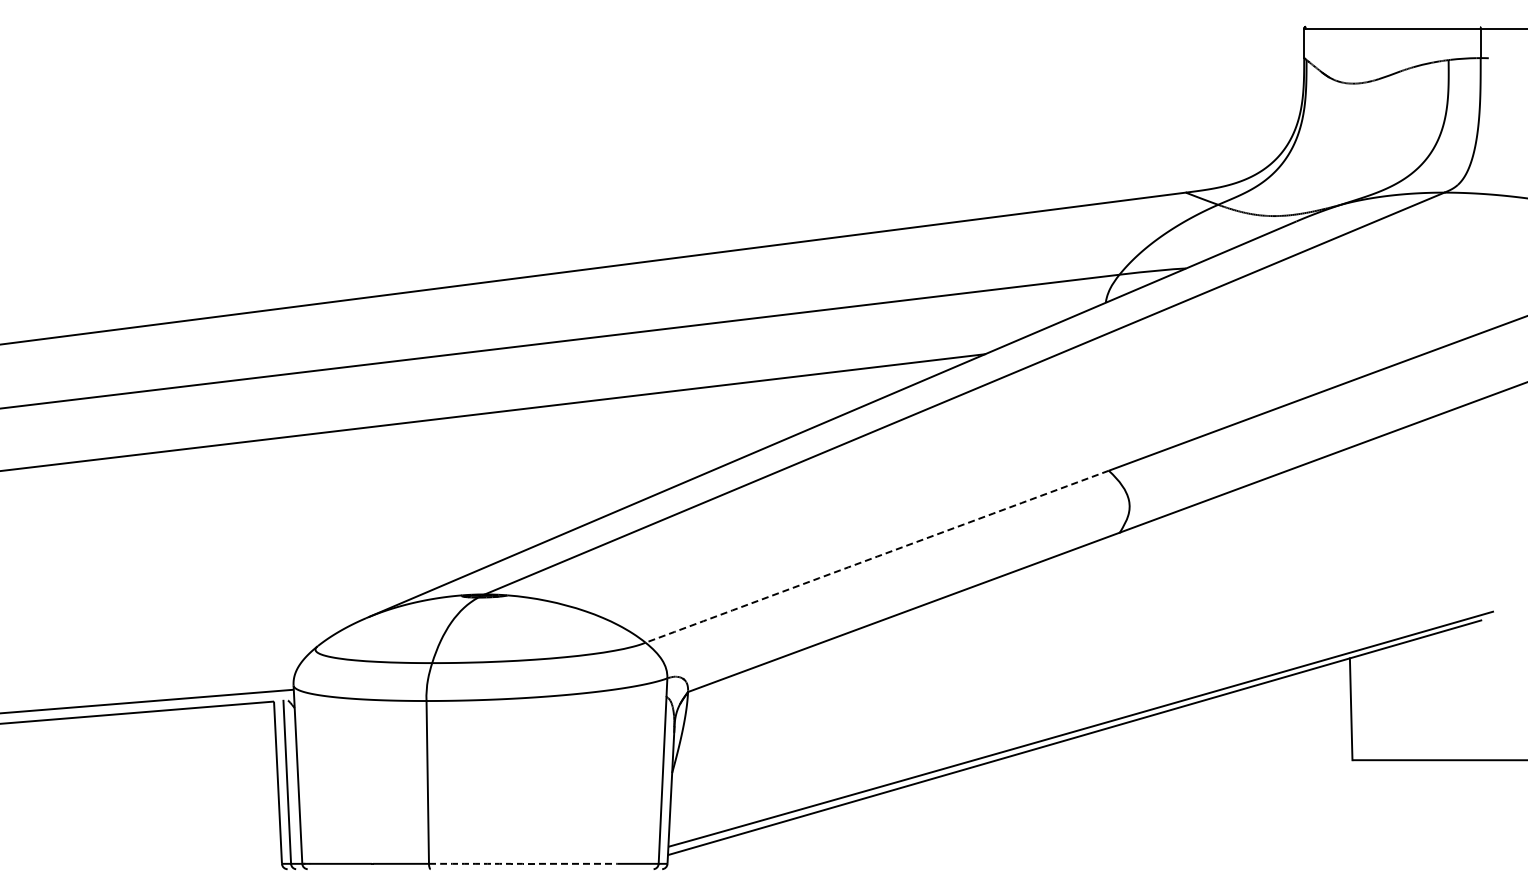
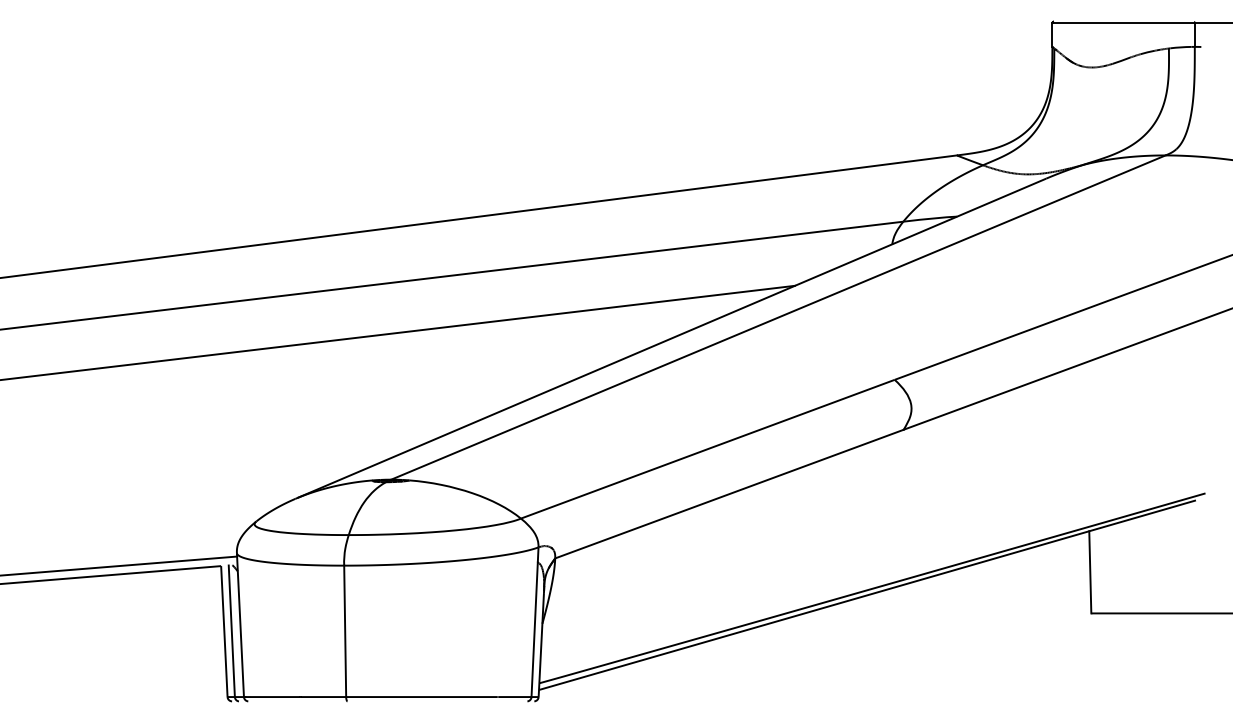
arc: (877, 556) -> (708, 449), dashed -> solid
arc: (522, 863) -> (421, 696), dashed -> solid

